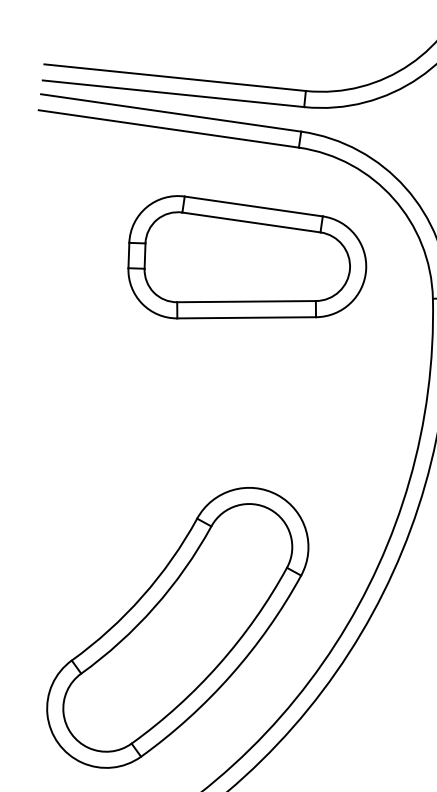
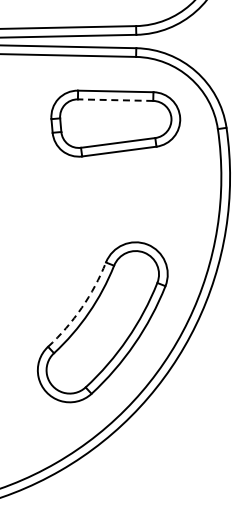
line: (251, 223) -> (115, 100), solid -> dashed
arc: (142, 595) -> (81, 307), solid -> dashed

